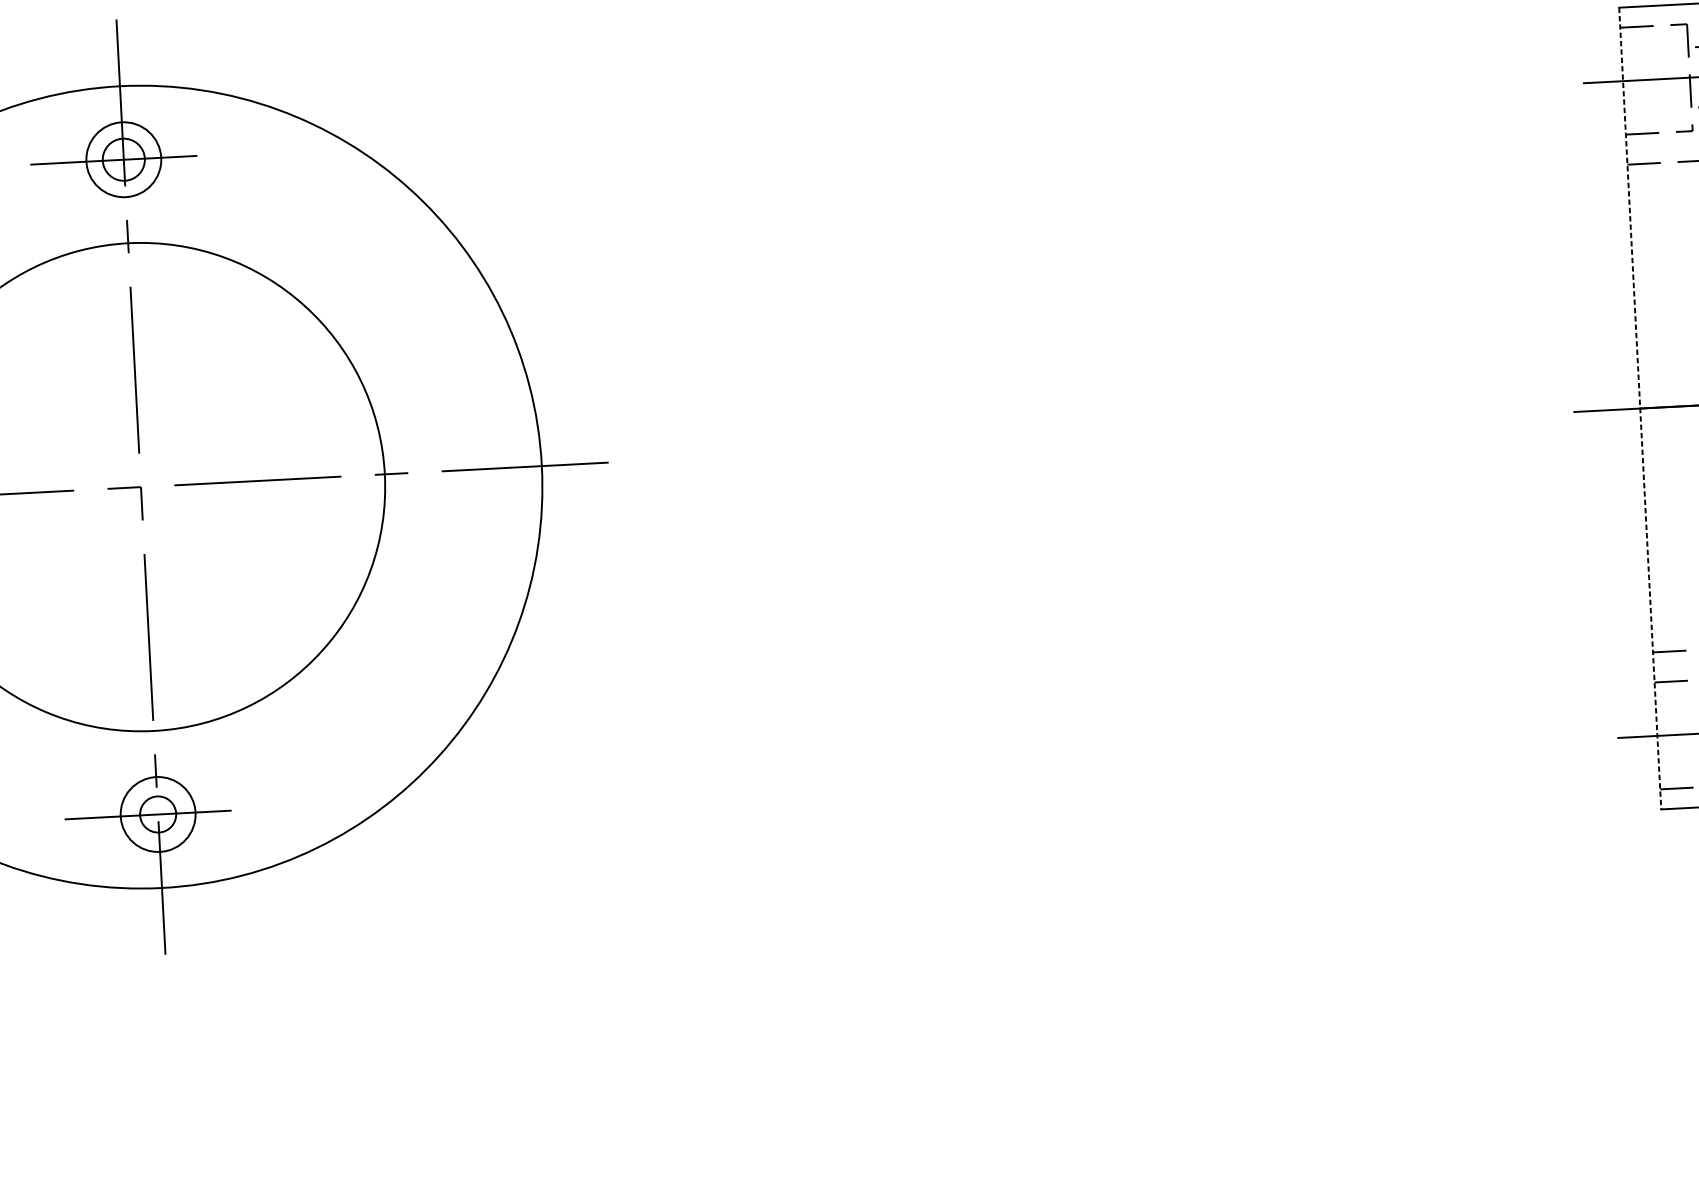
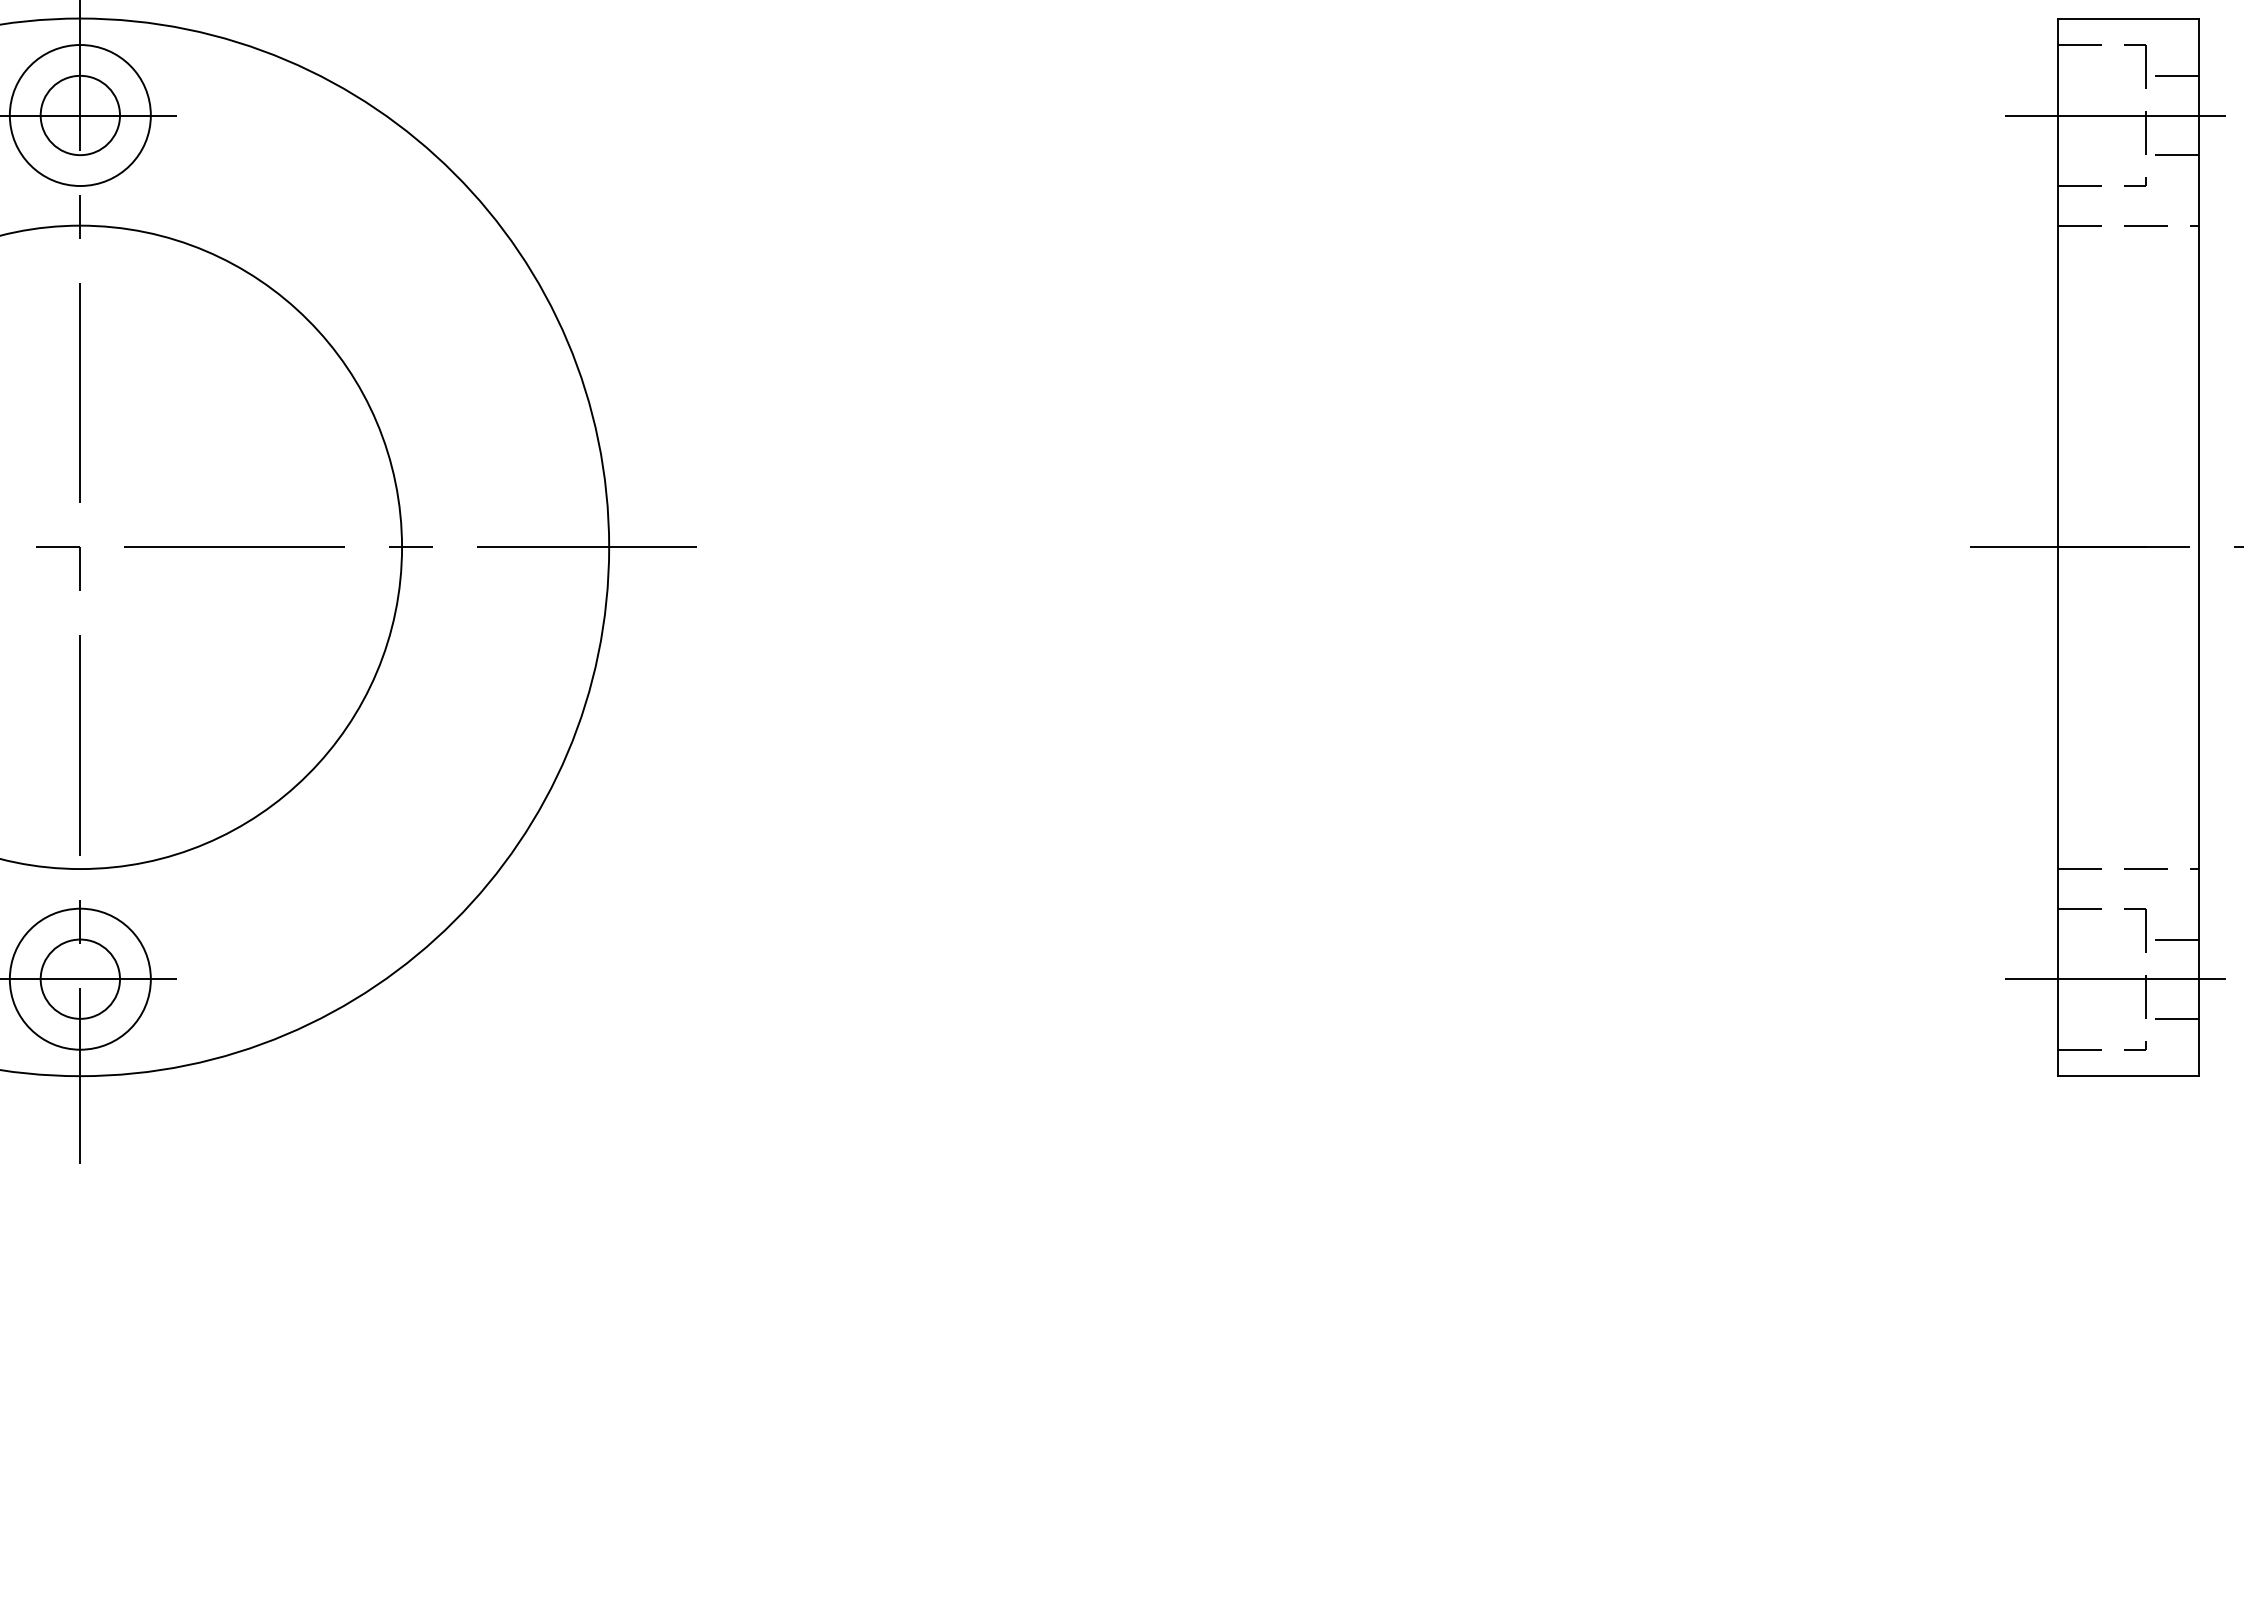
circle: (123, 159) -> (79, 115), size x1.43
circle: (123, 159) -> (80, 115), size x1.43
line: (1640, 408) -> (2058, 547), dashed -> solid
circle: (157, 813) -> (79, 978), size x1.43
circle: (158, 813) -> (80, 978), size x1.67

